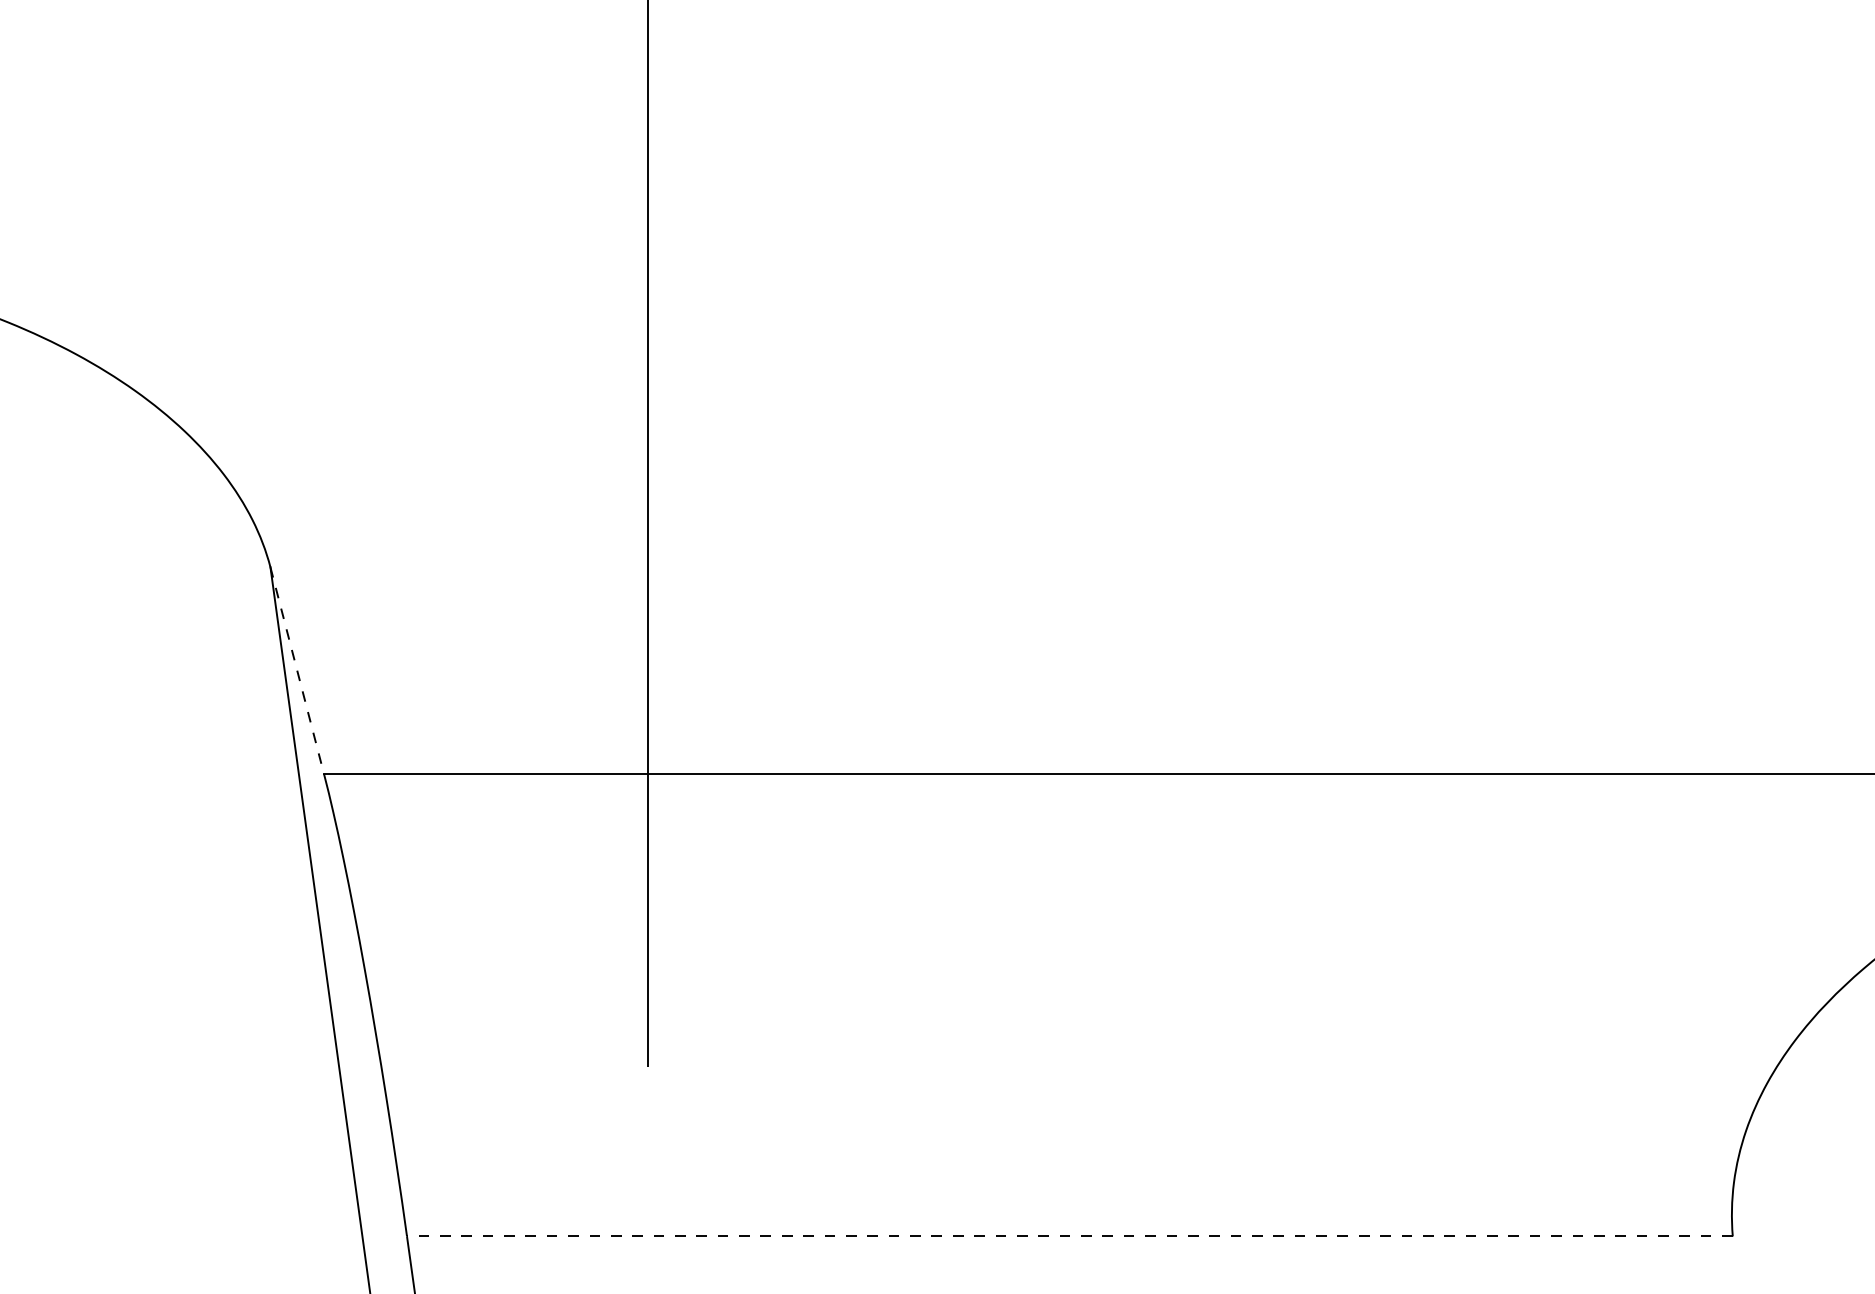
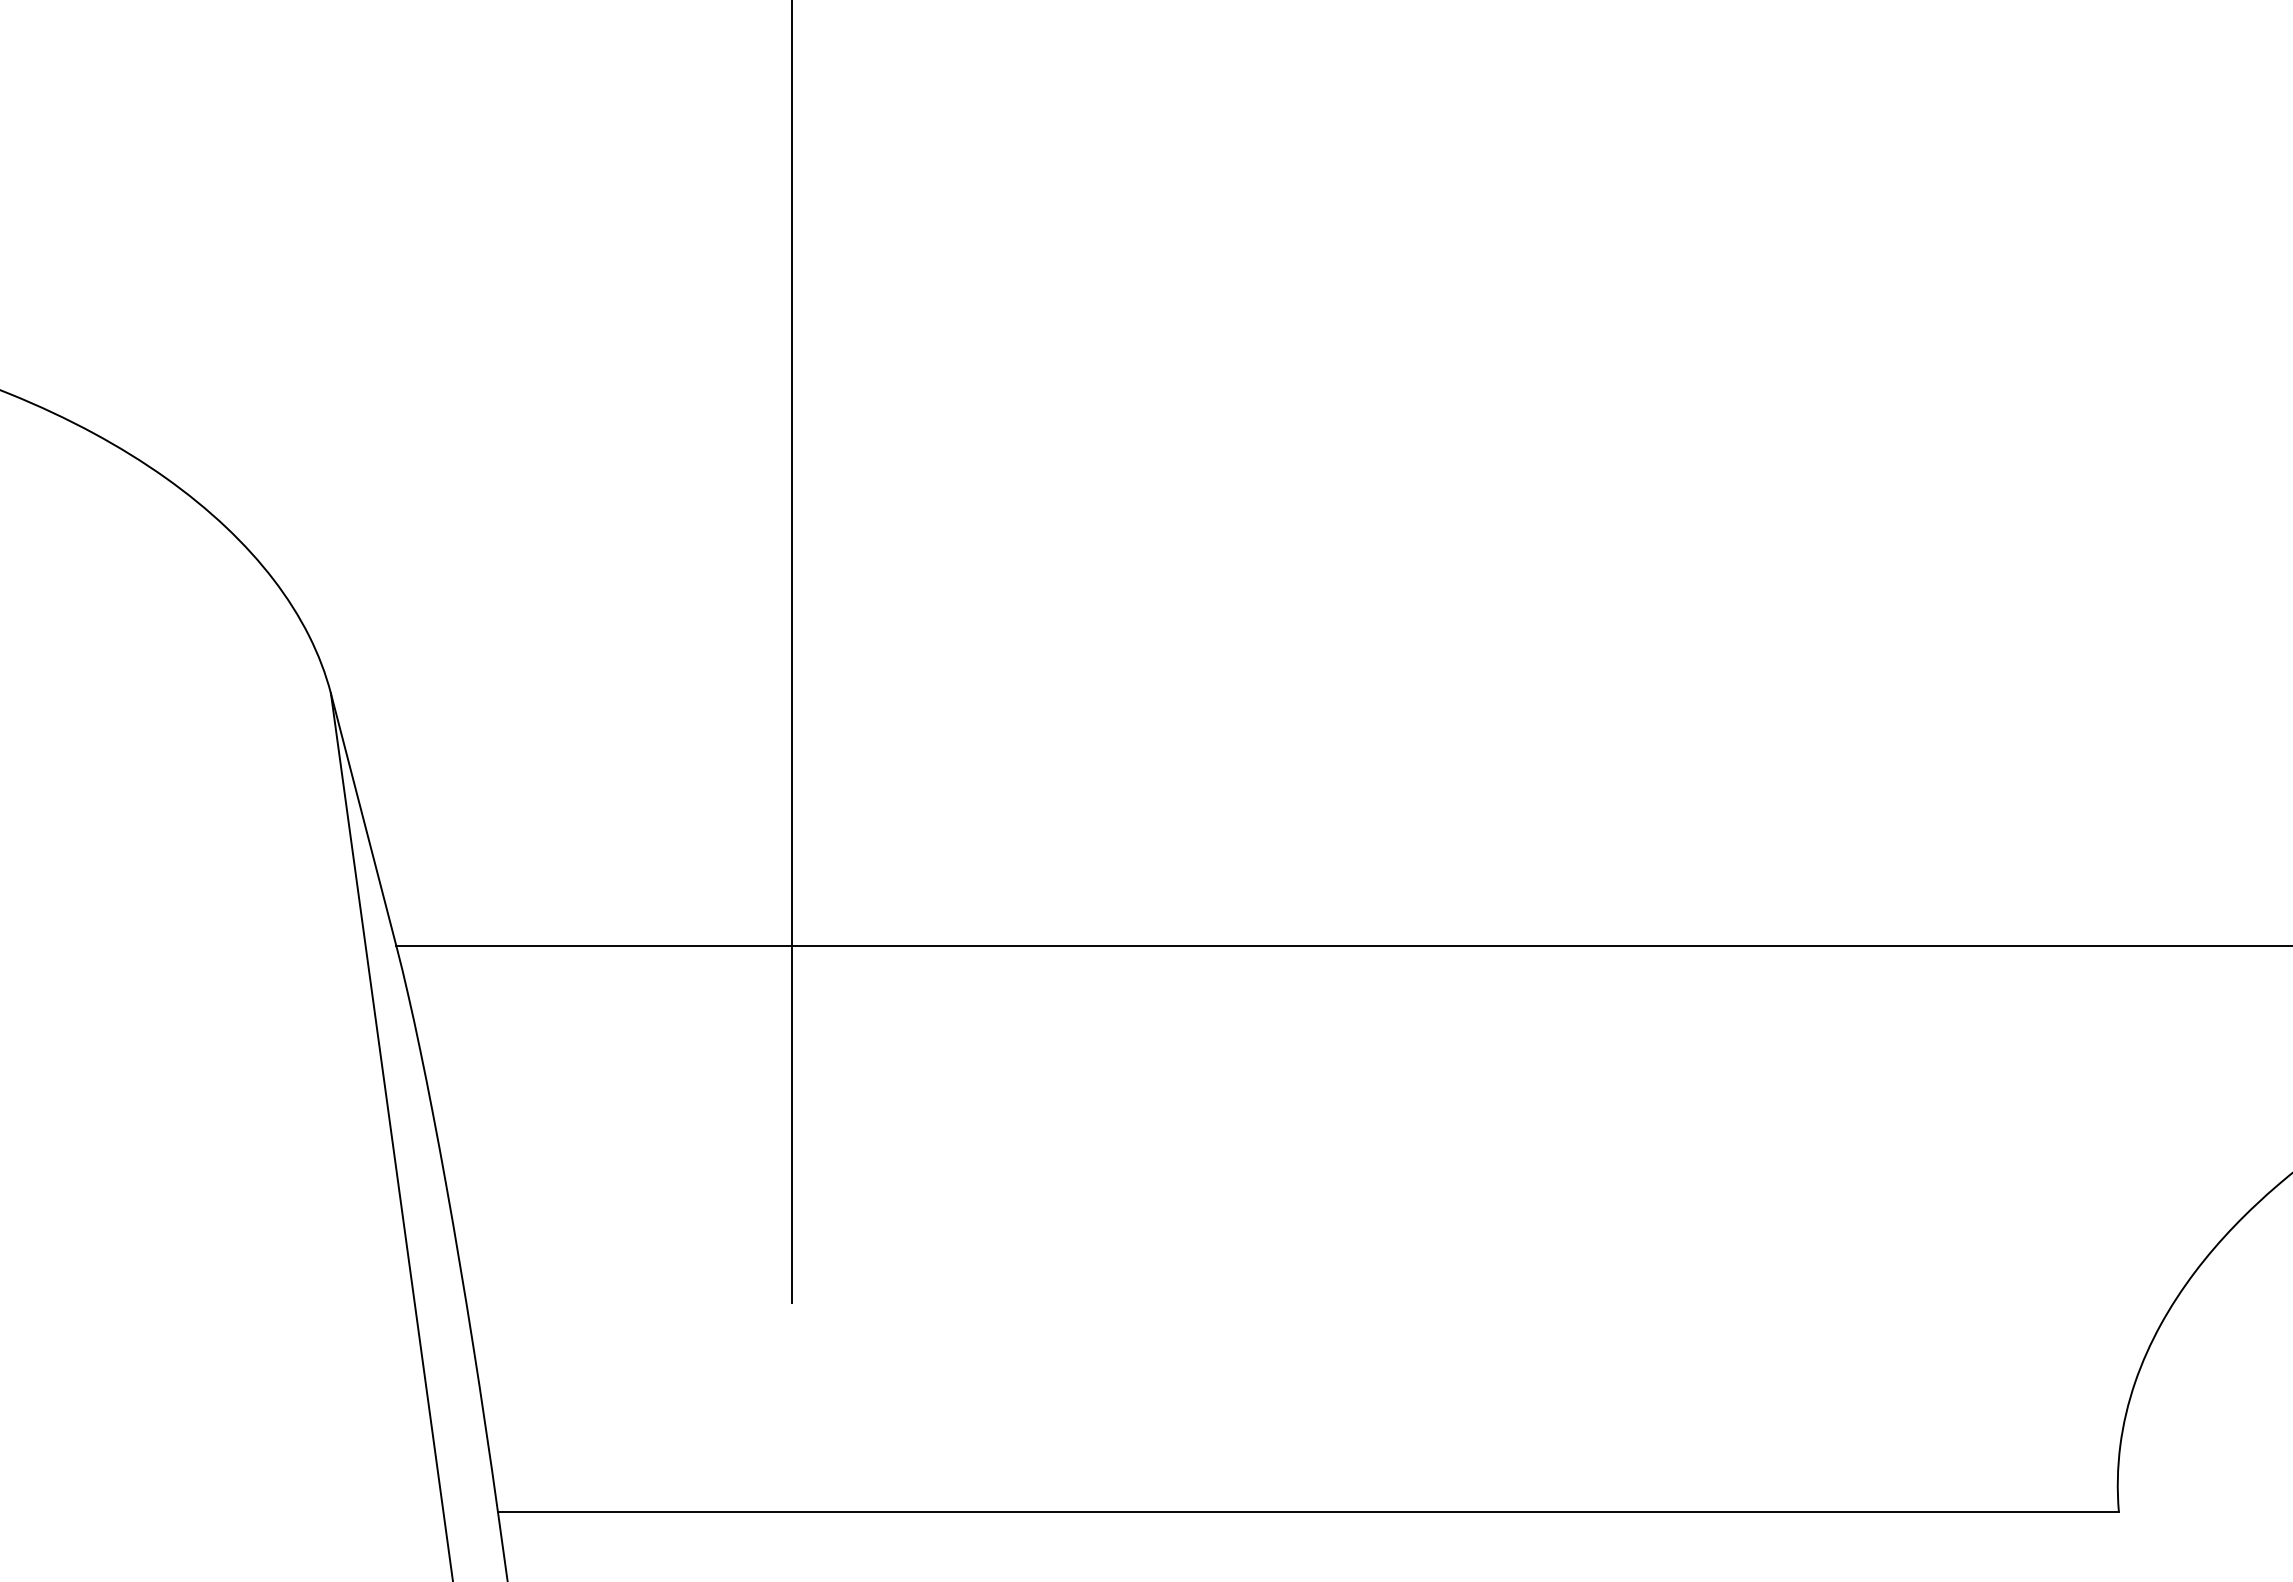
line: (297, 671) -> (363, 820), dashed -> solid
line: (1069, 1236) -> (1307, 1511), dashed -> solid

